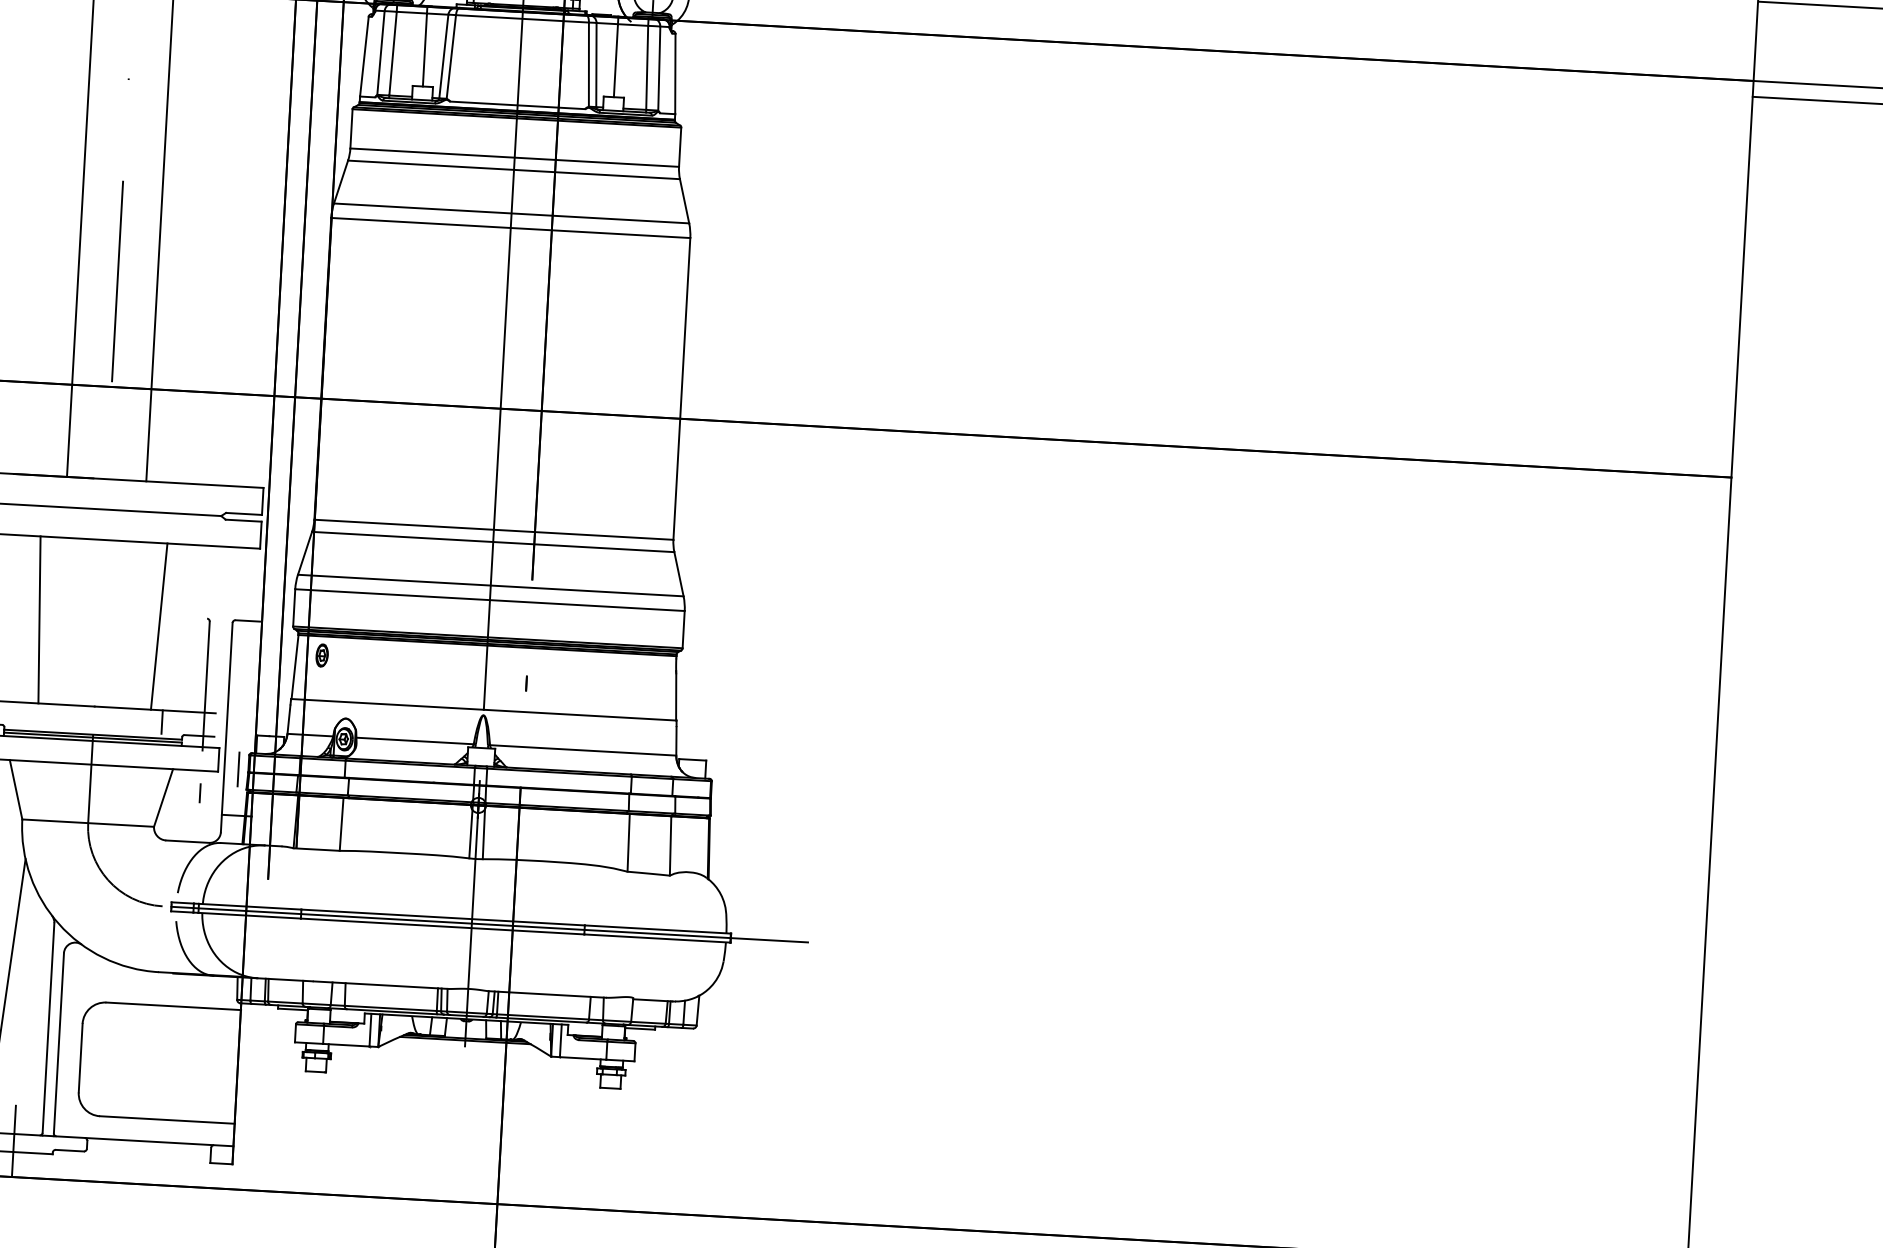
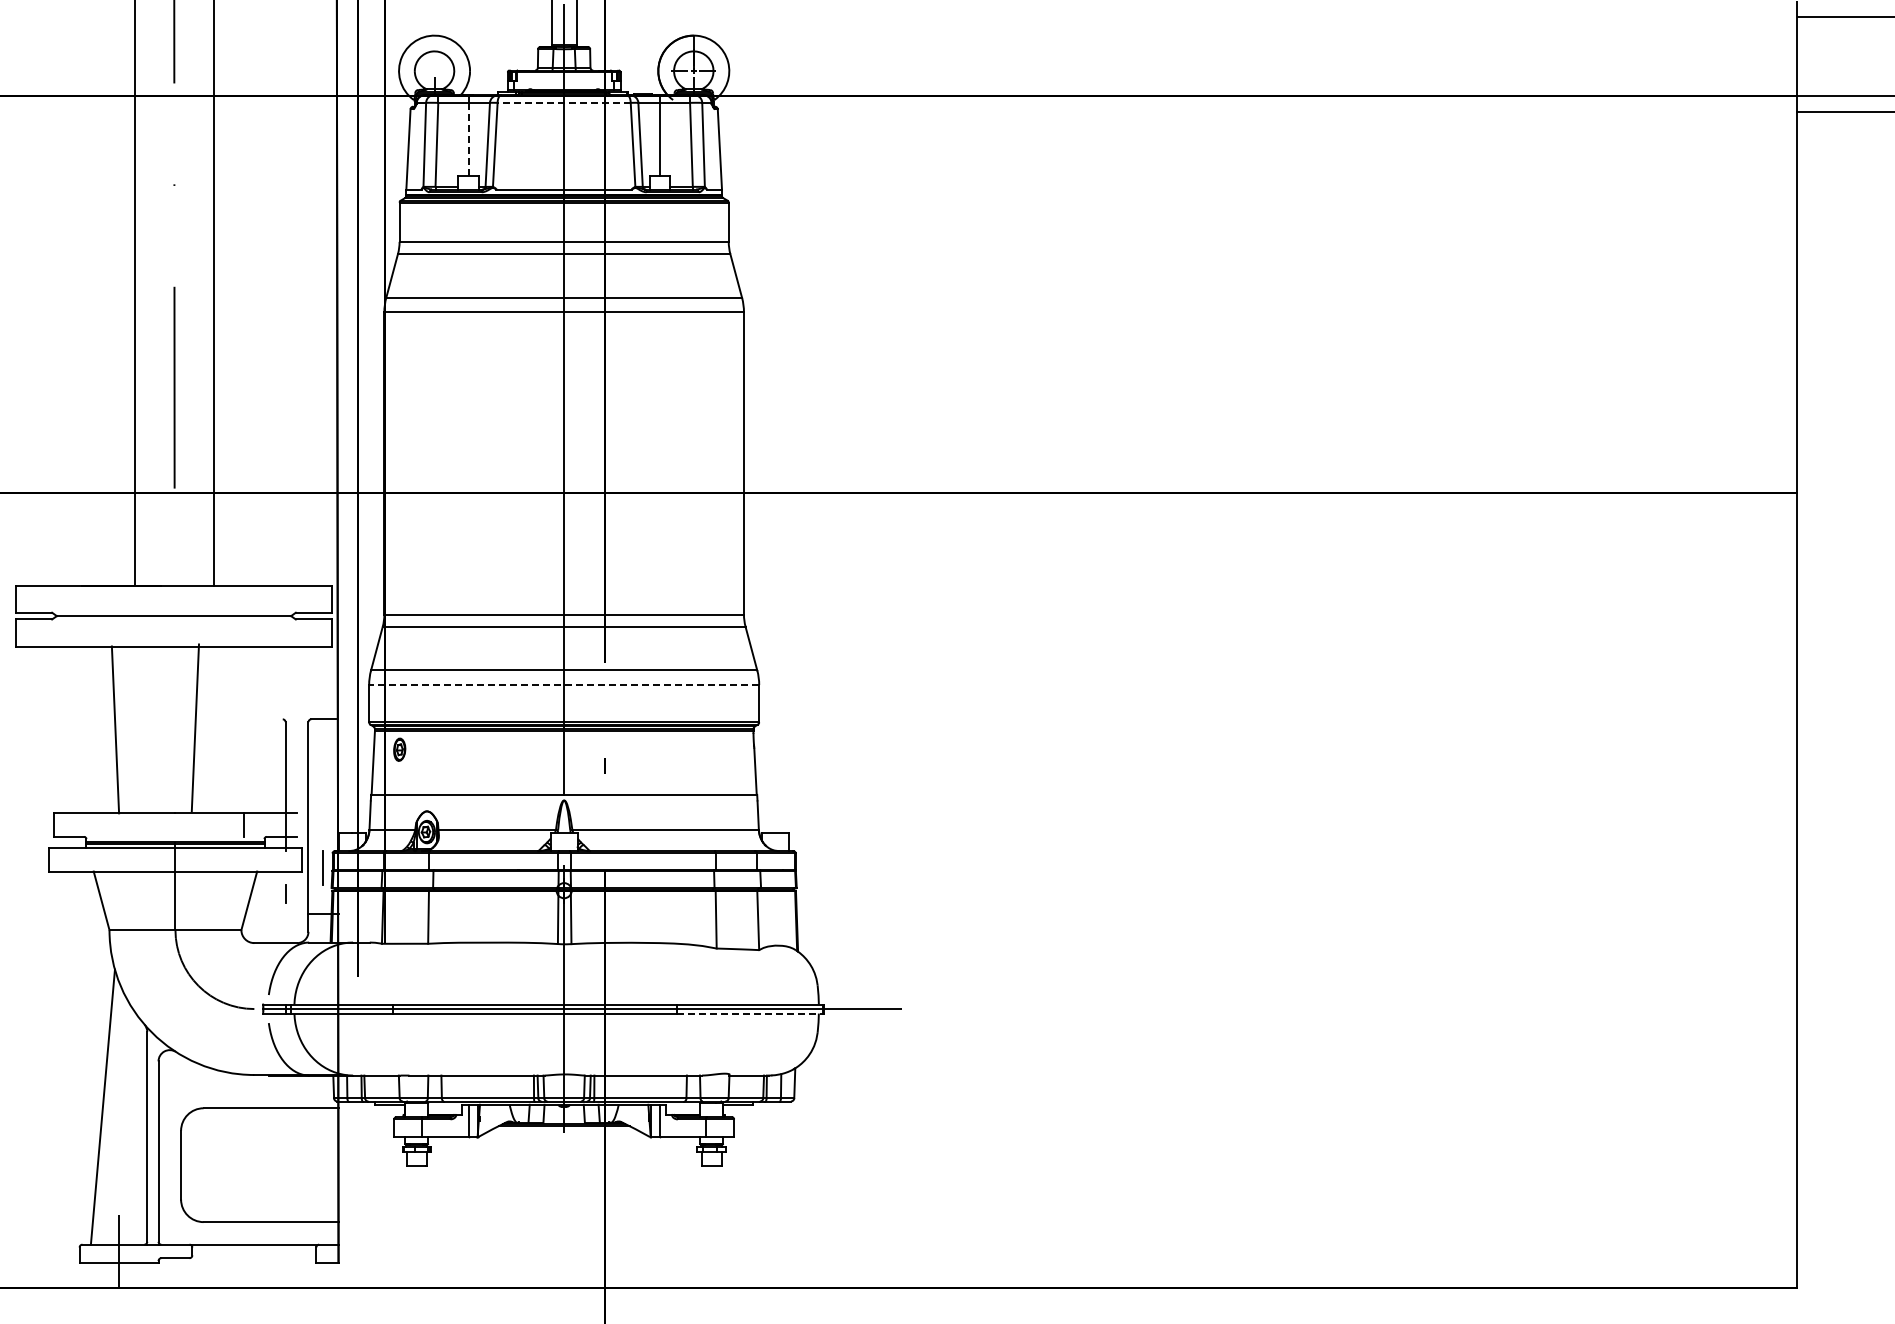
line: (522, 18) -> (564, 102), solid -> dashed
line: (424, 50) -> (468, 139), solid -> dashed
line: (489, 600) -> (563, 685), solid -> dashed
line: (159, 626) -> (195, 727), moved
line: (657, 938) -> (750, 1013), solid -> dashed

